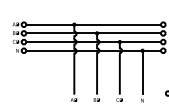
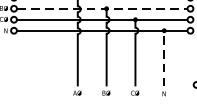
line: (94, 33) -> (103, 8), solid -> dashed
line: (142, 72) -> (164, 58), solid -> dashed

